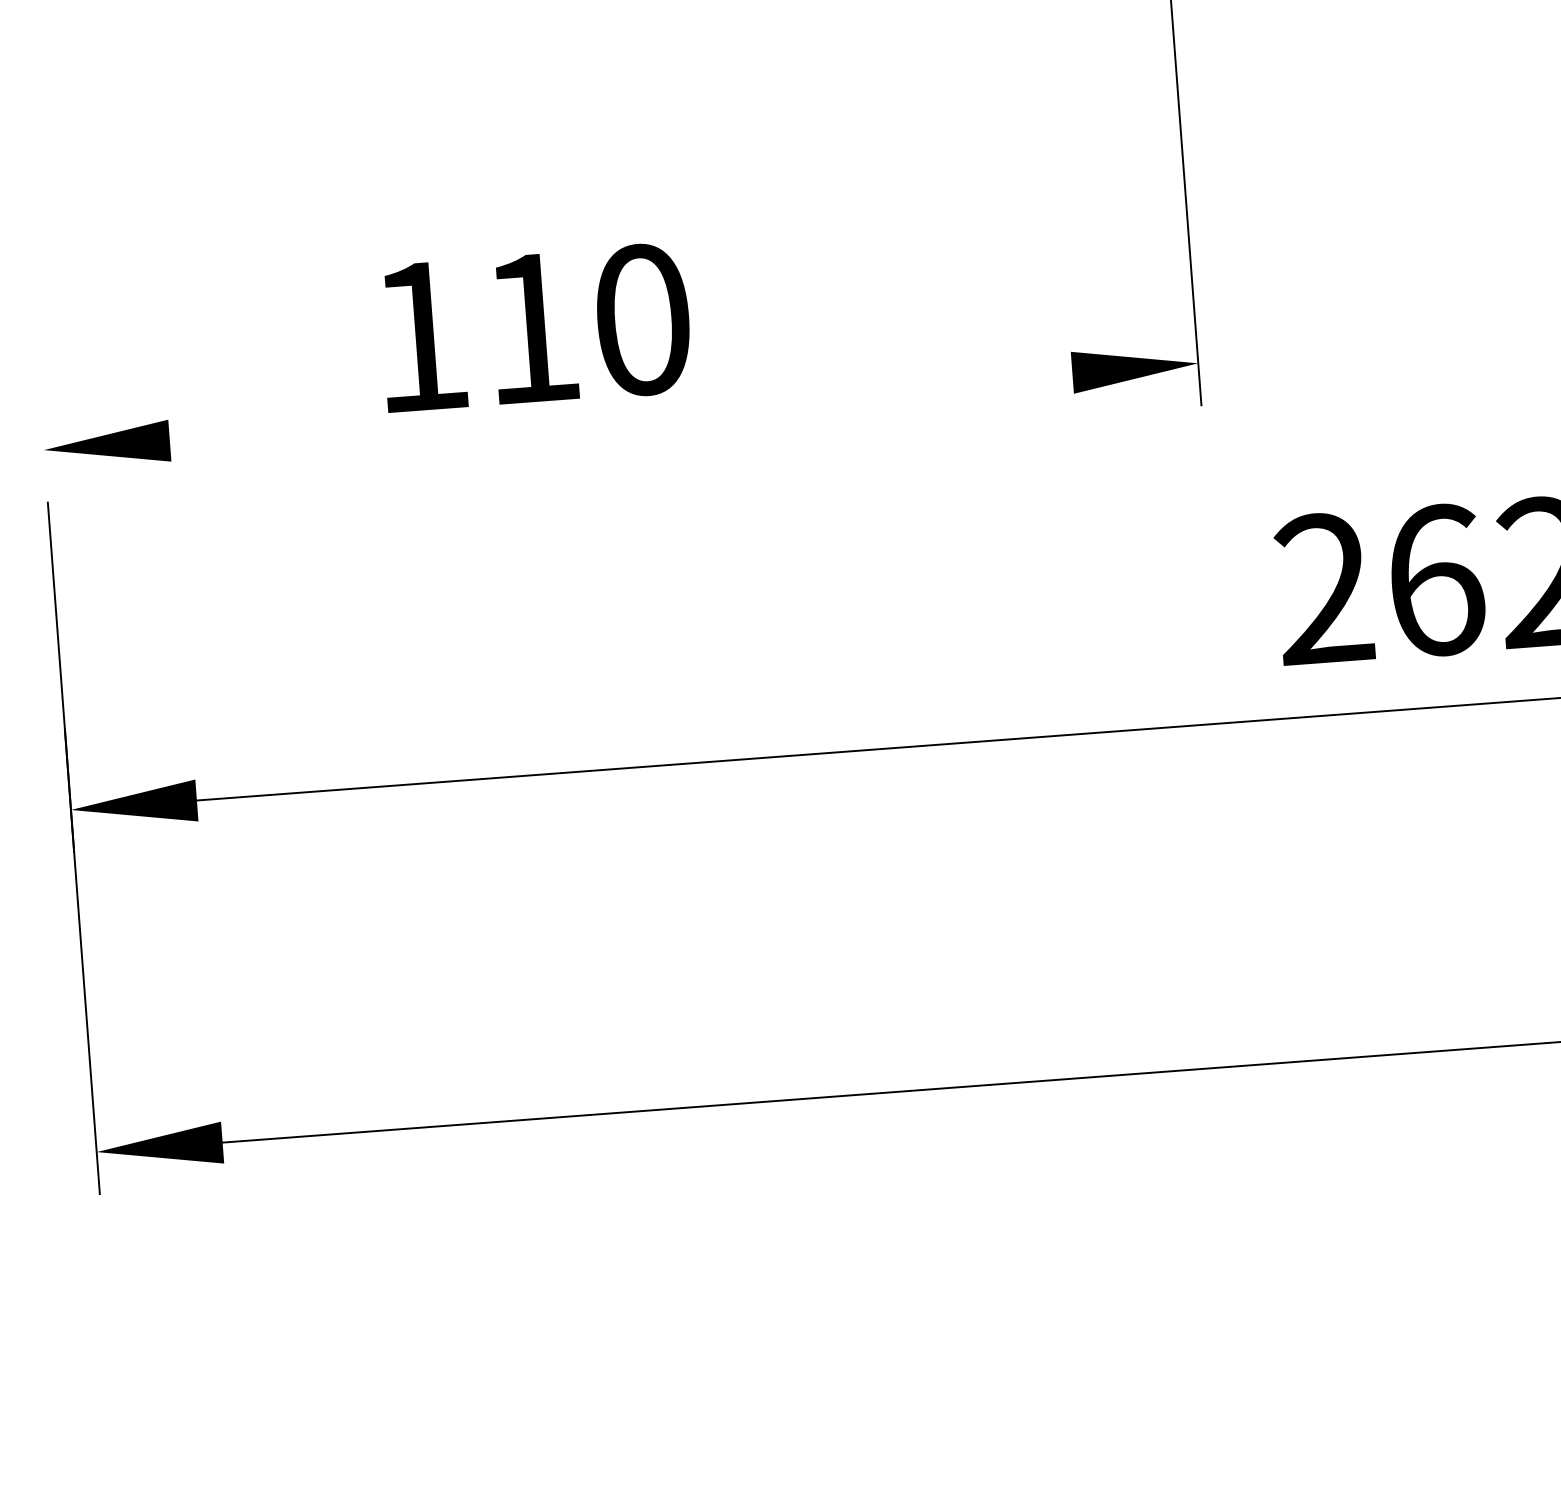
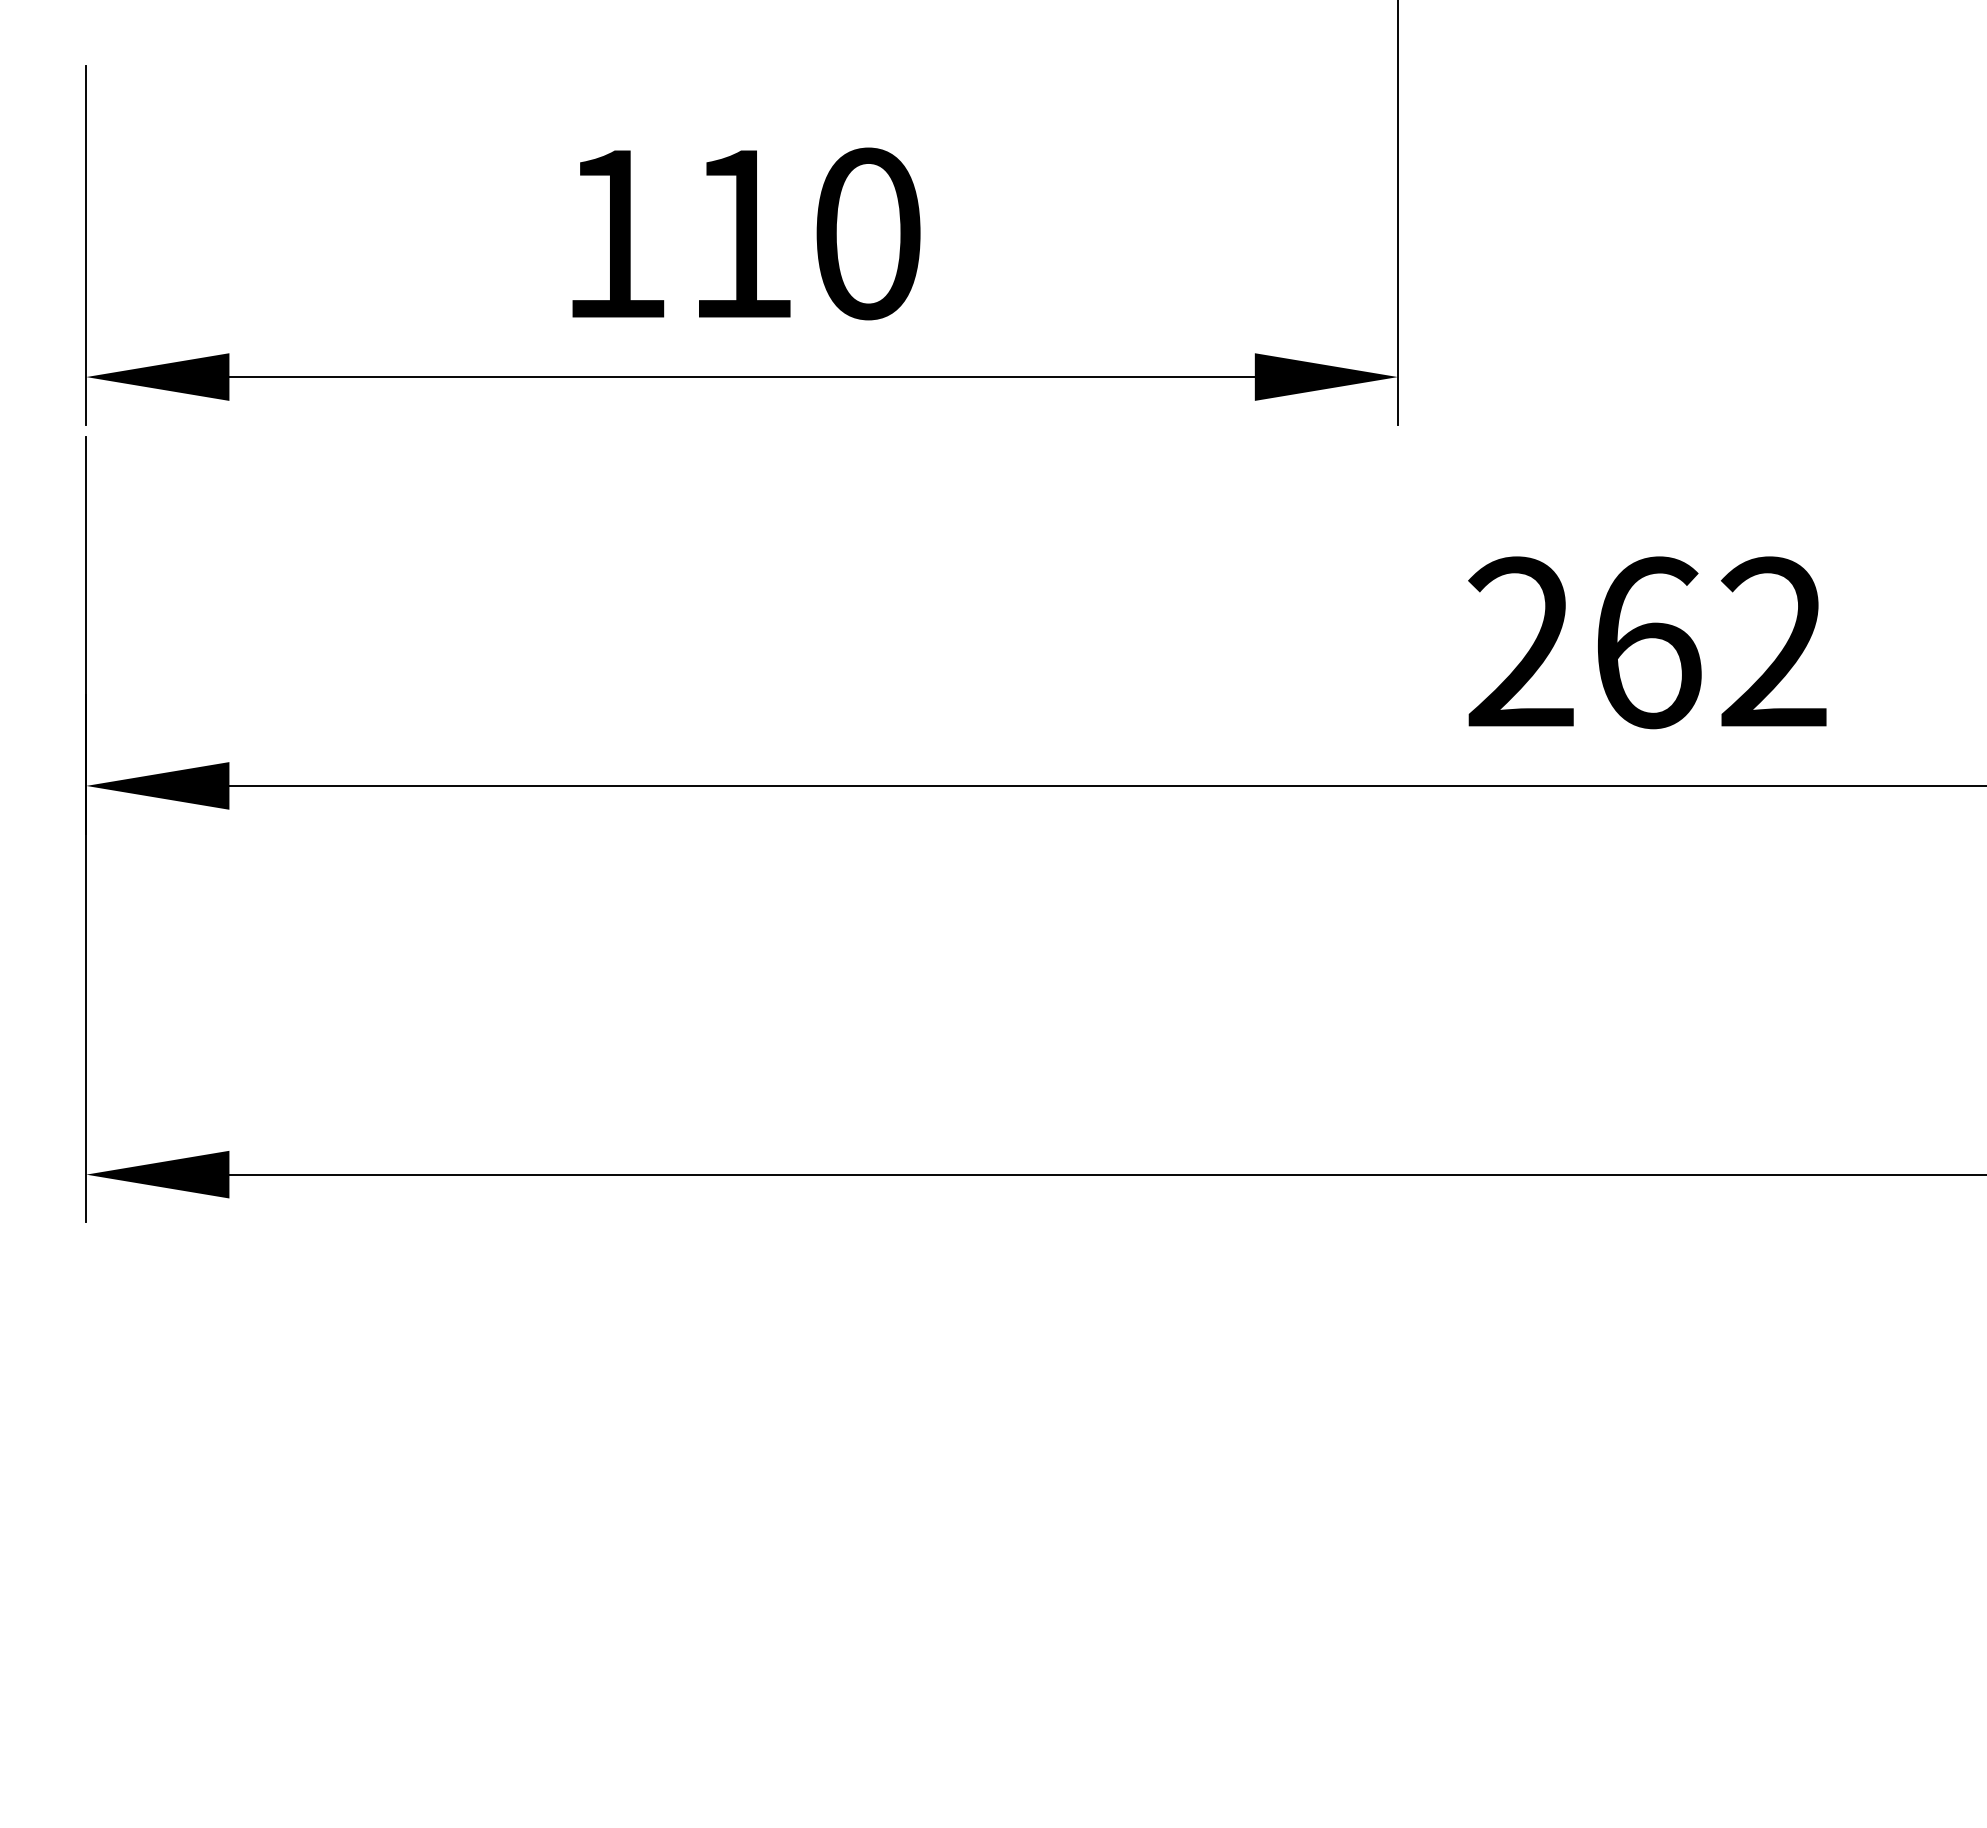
text: (535, 327) -> (746, 233), moved
line: (35, 333) -> (86, 244), added
line: (620, 407) -> (741, 377), added

